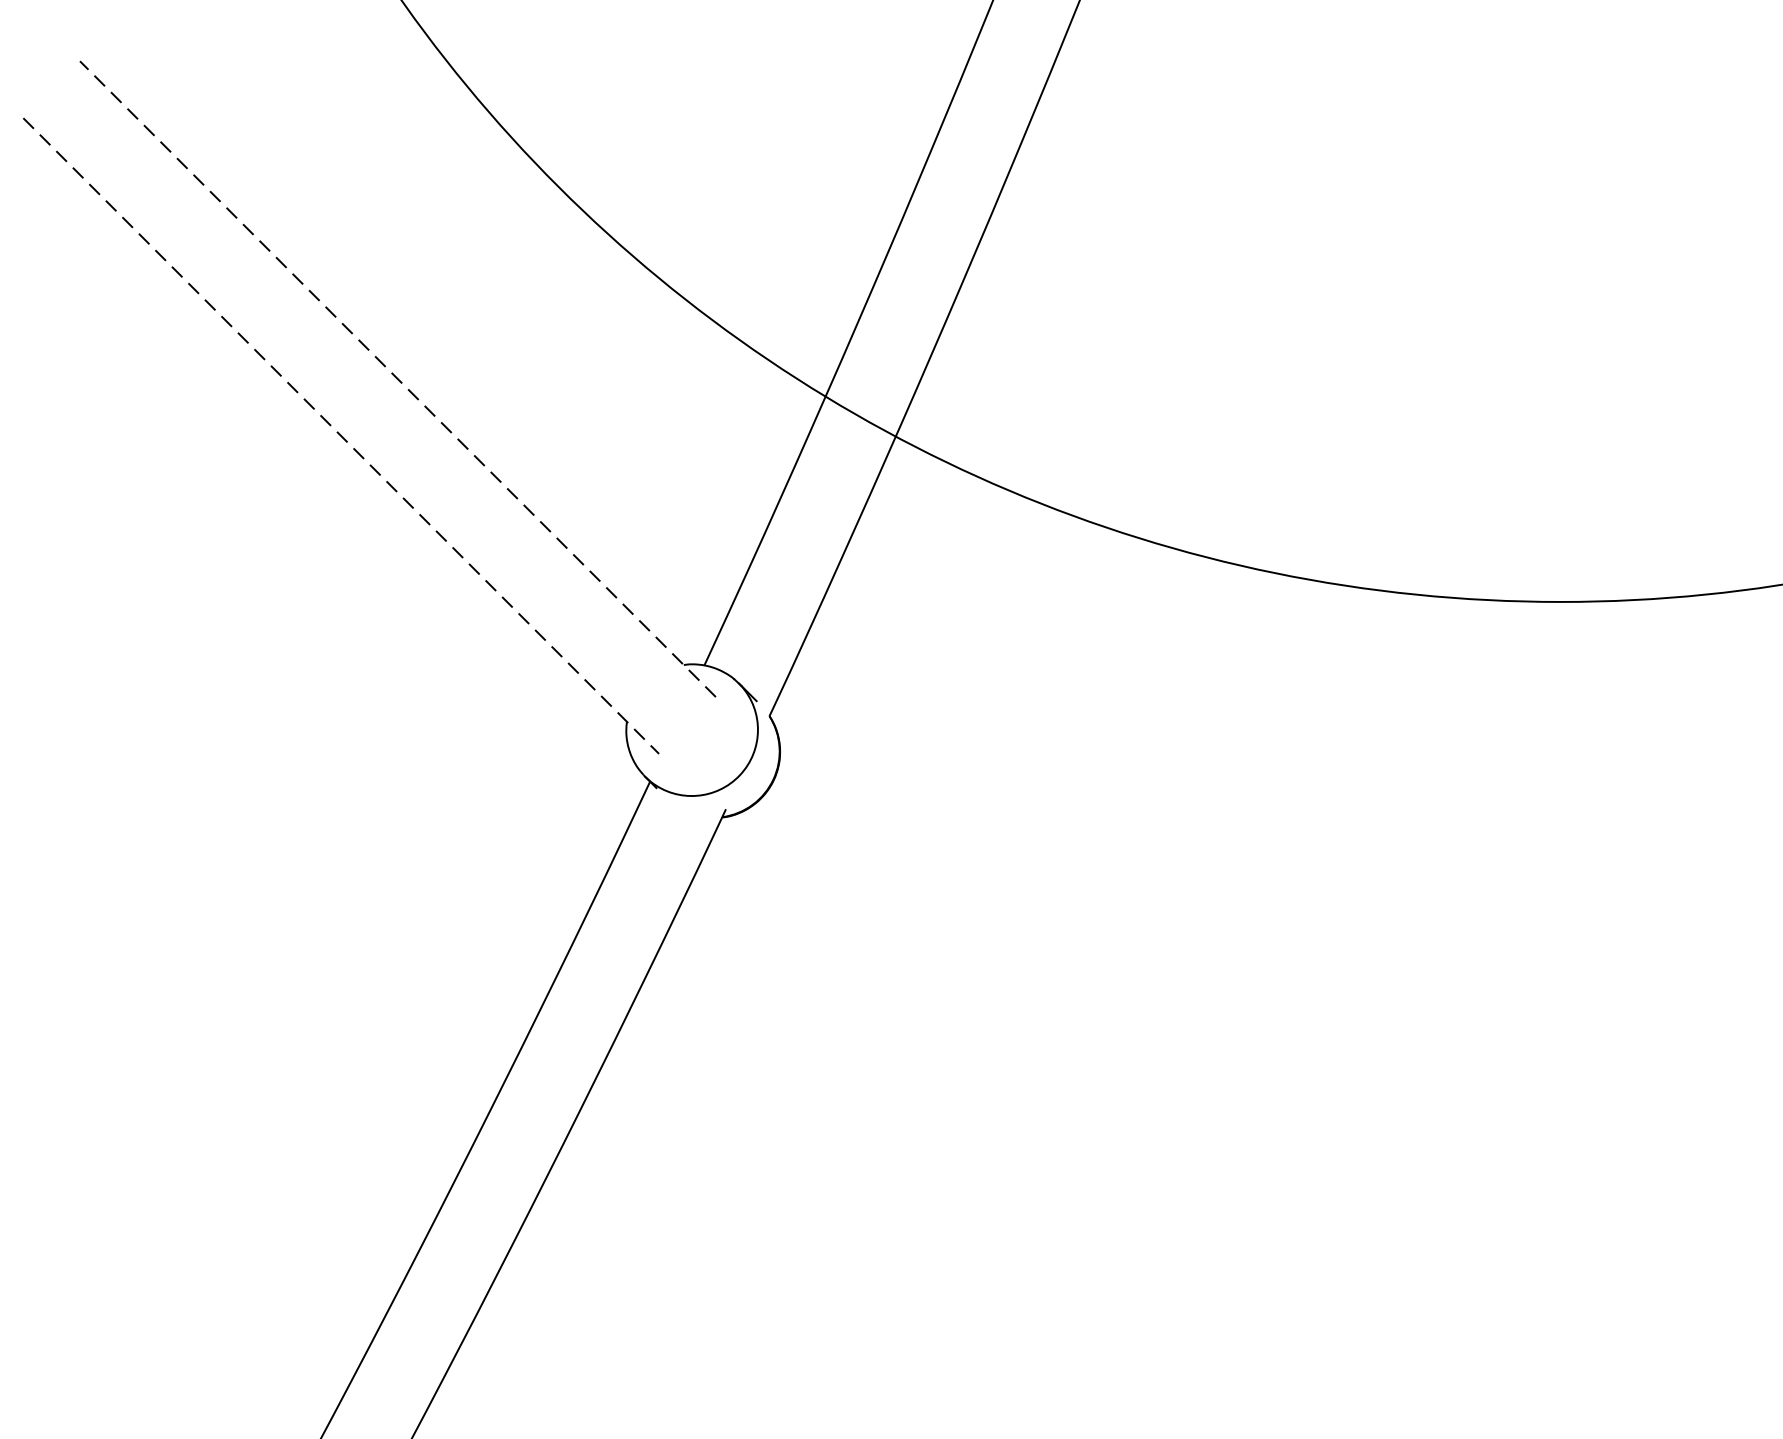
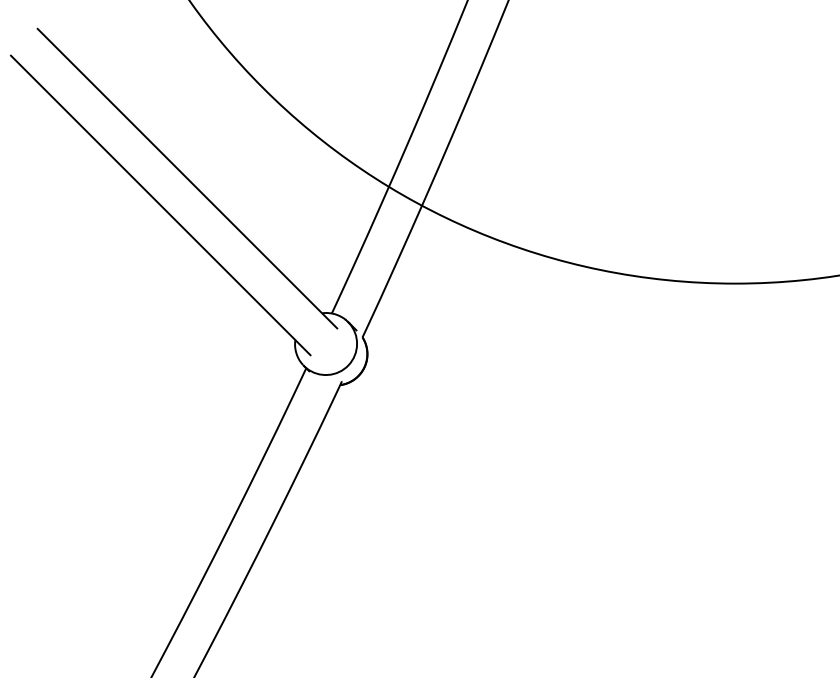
line: (397, 378) -> (187, 178), dashed -> solid
line: (340, 436) -> (160, 205), dashed -> solid

